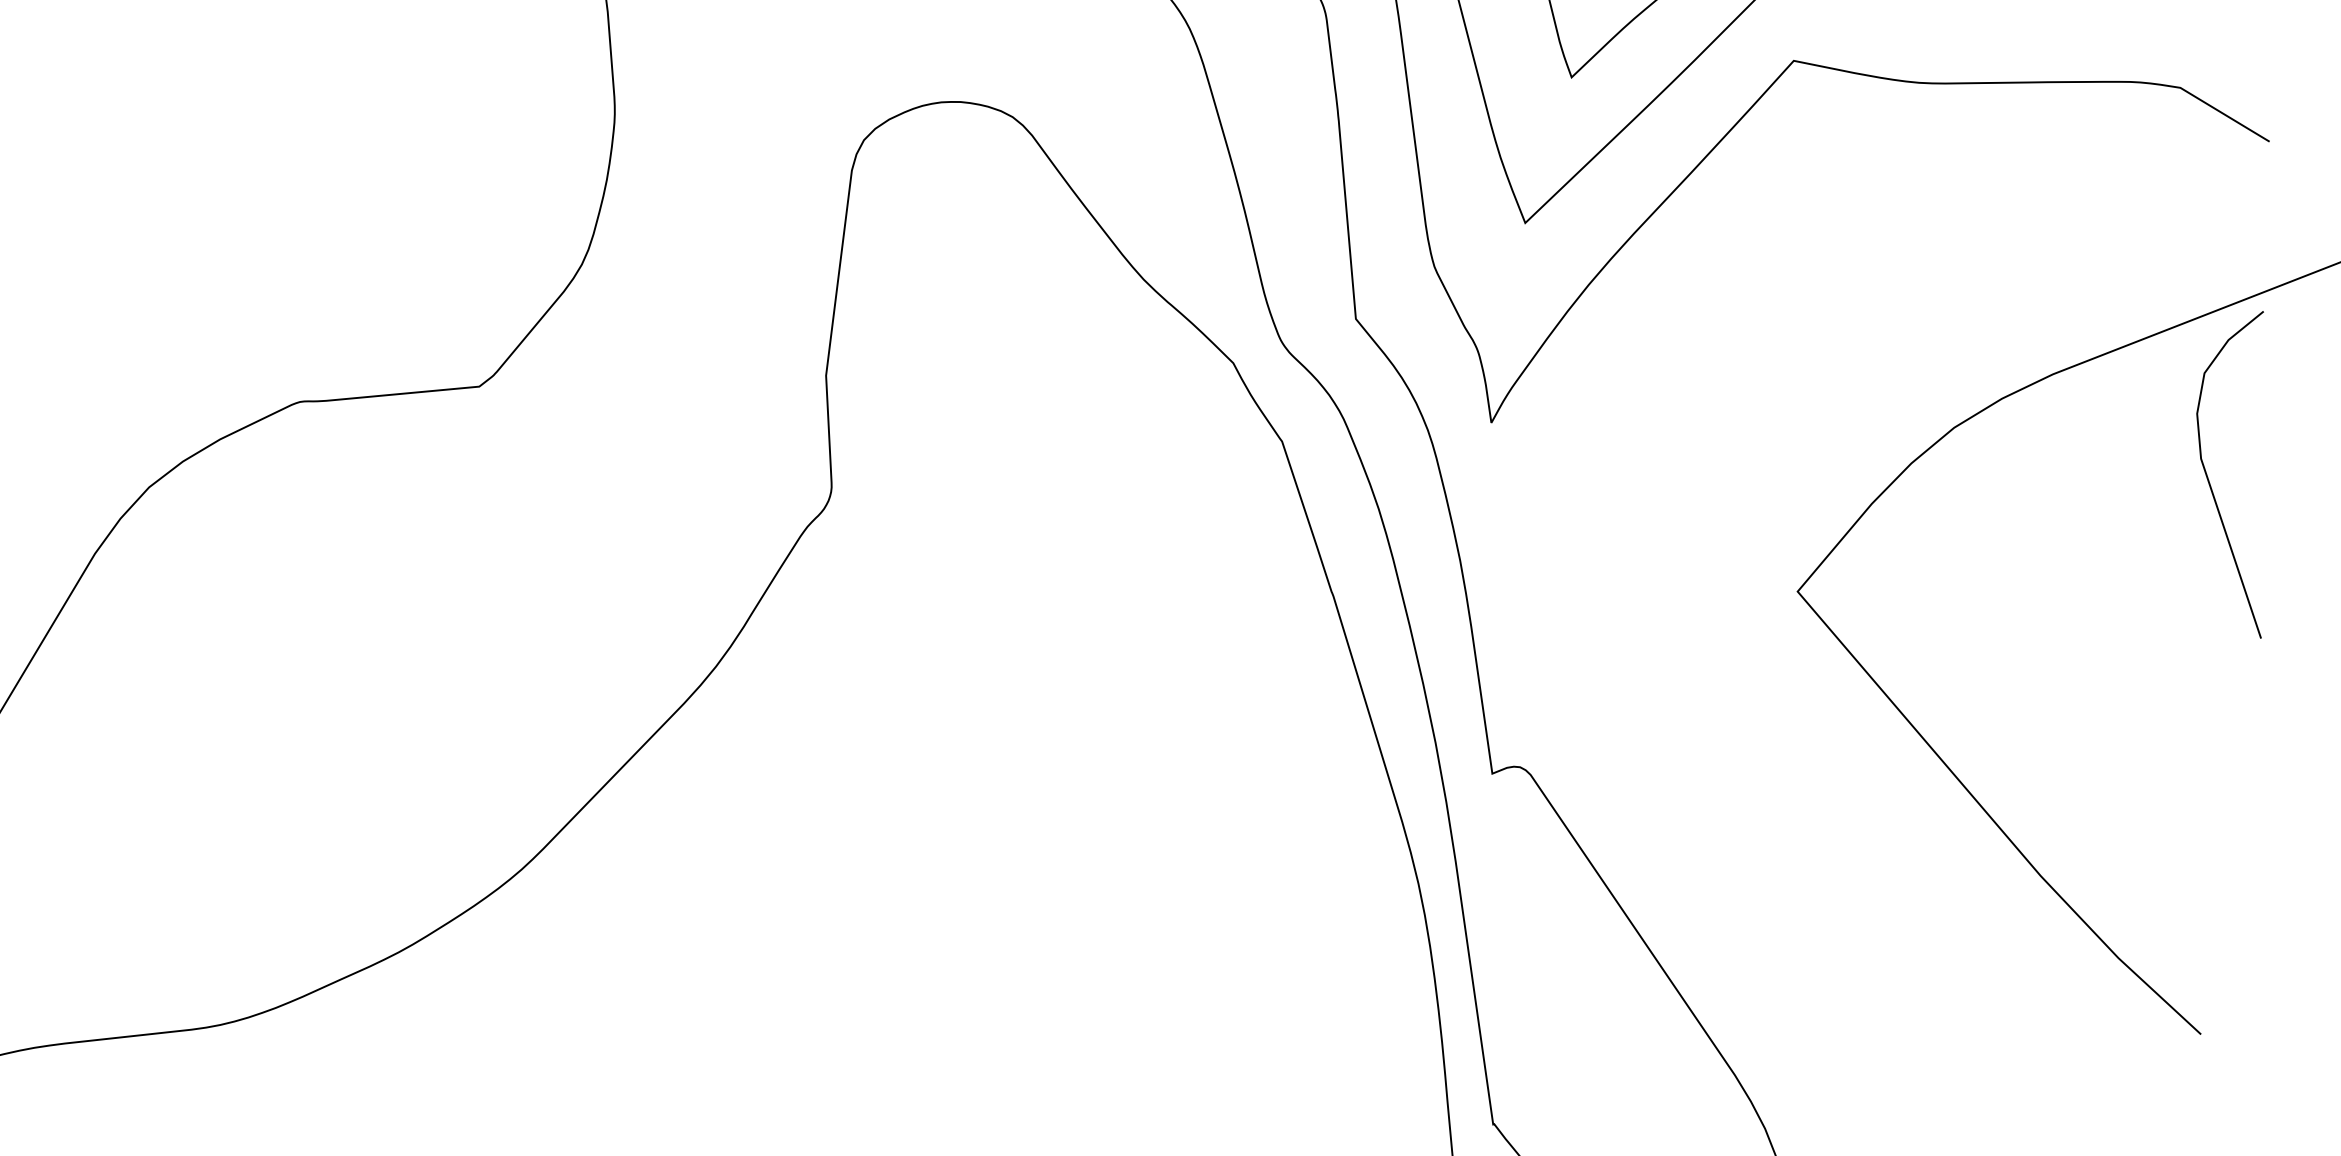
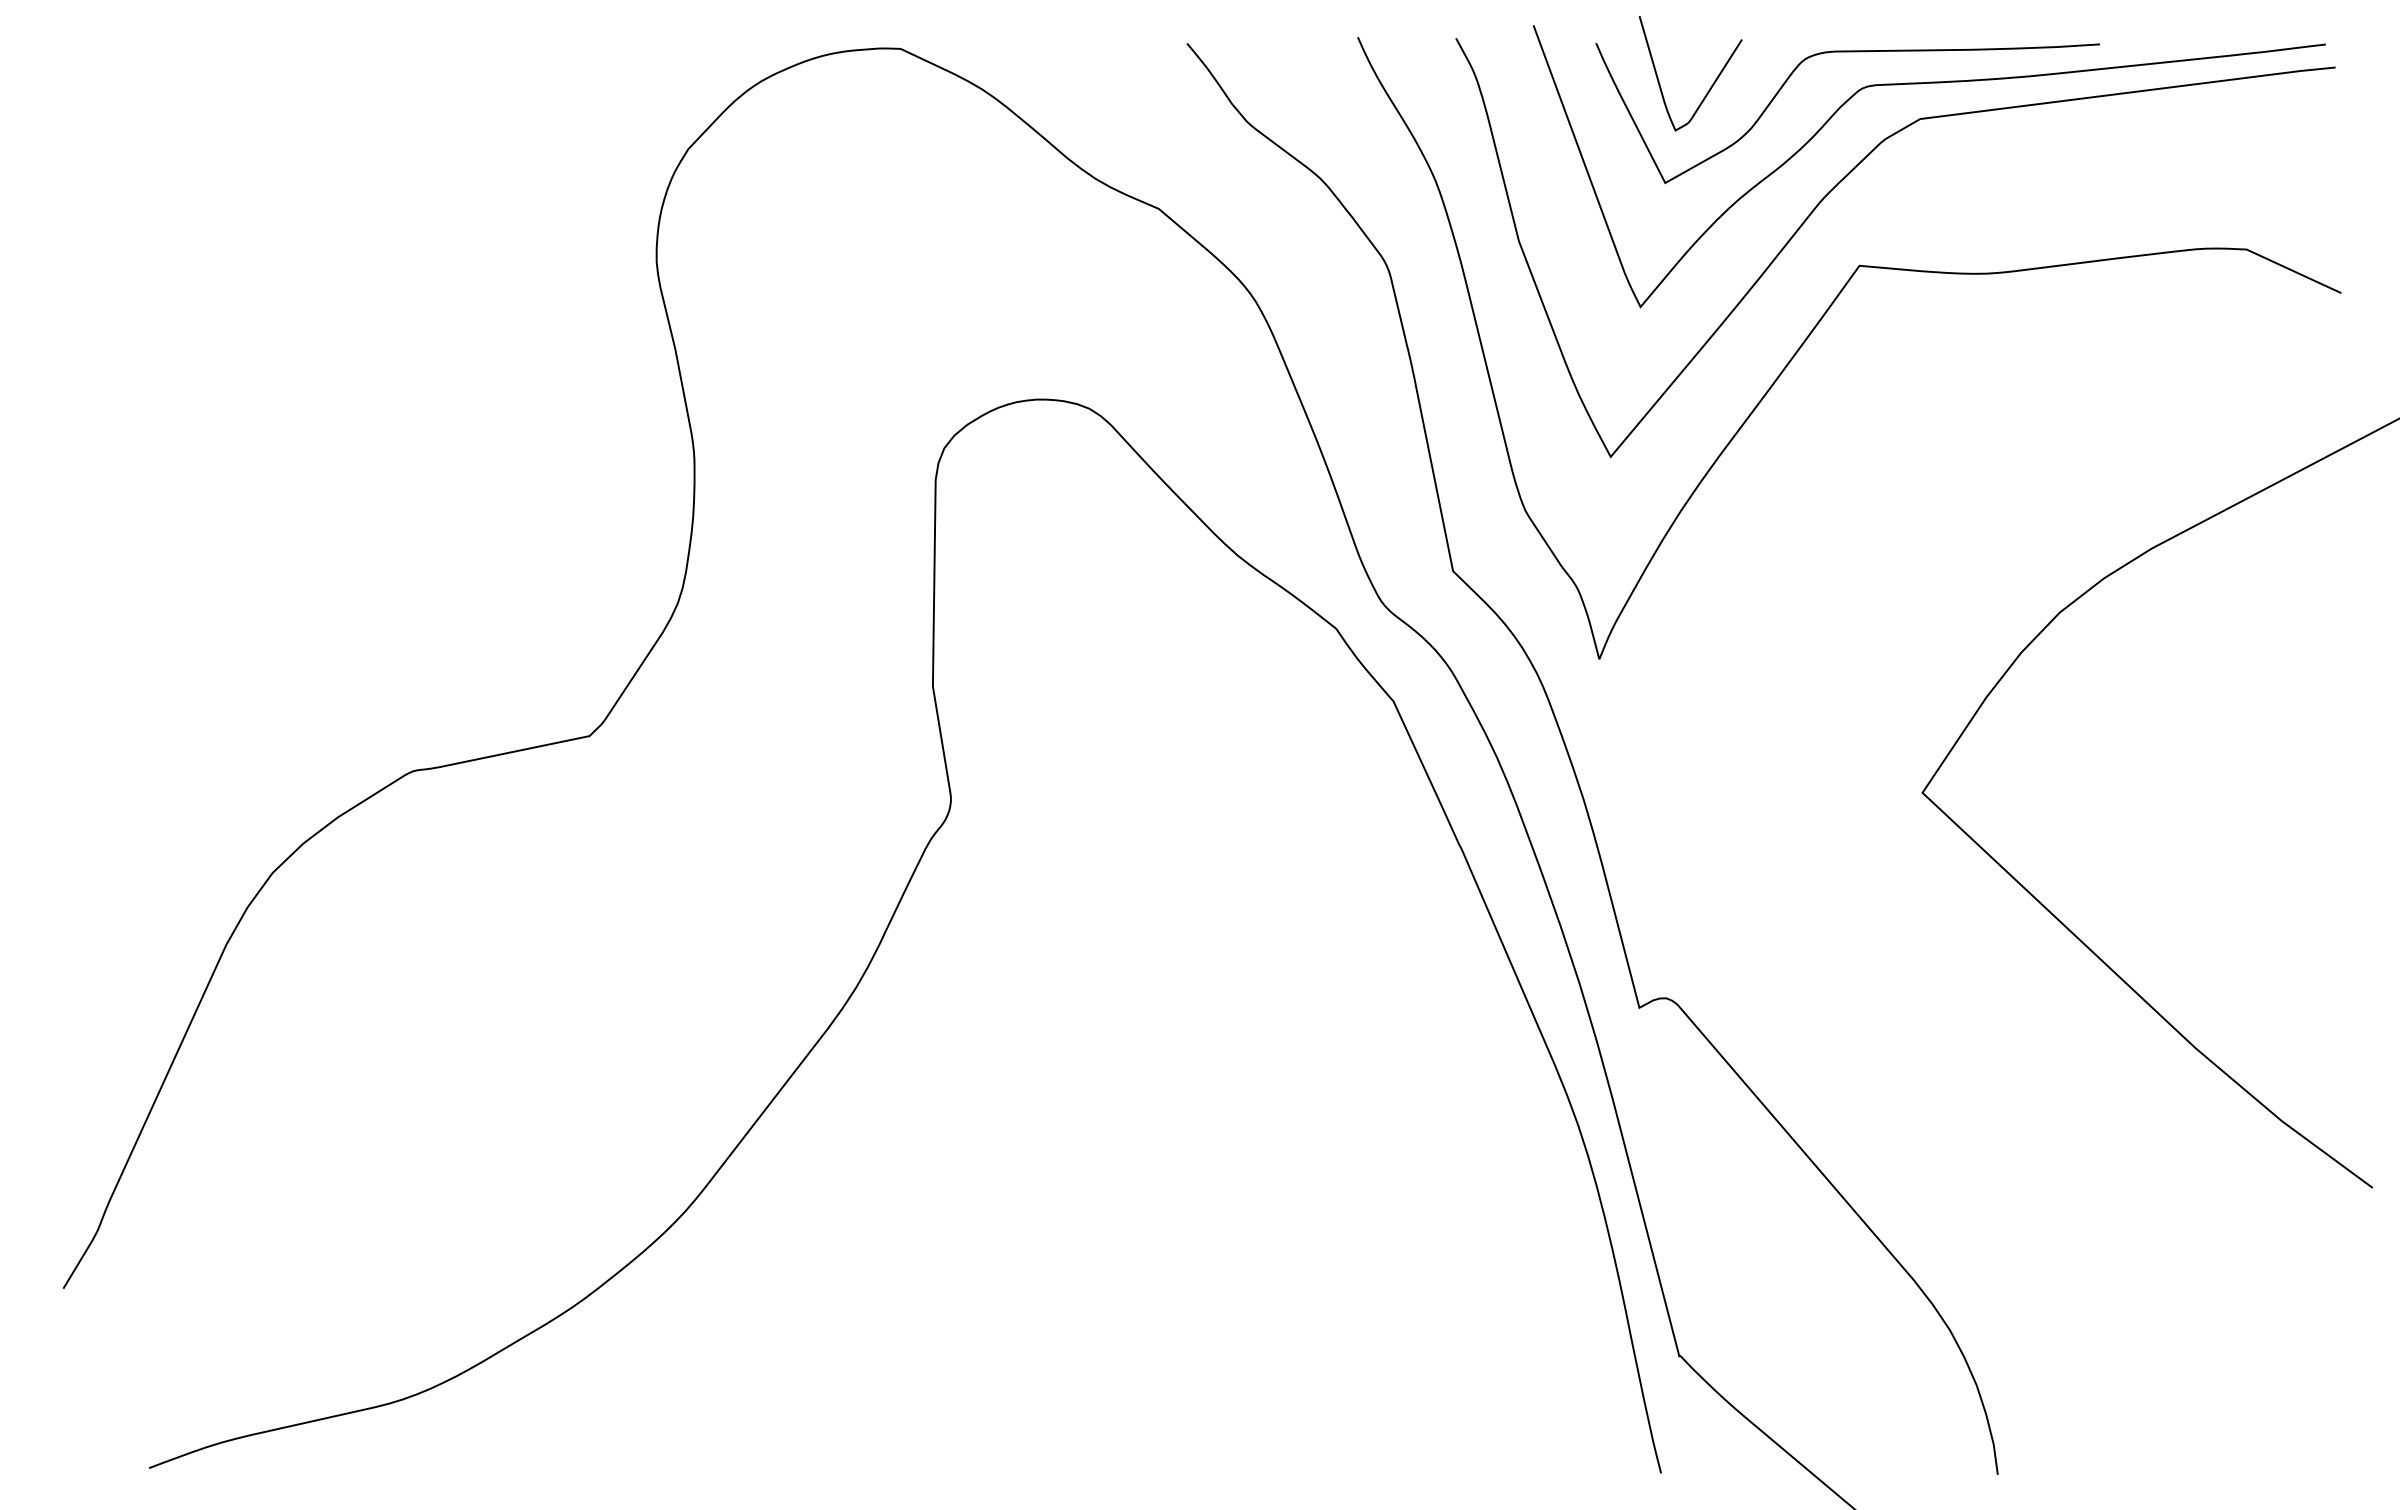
curve: (2209, 480) -> (2319, 636), removed

